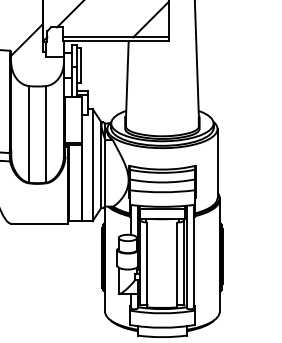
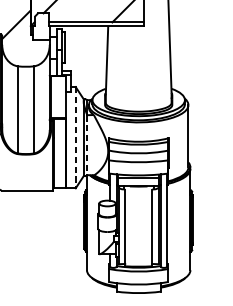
line: (92, 165) -> (75, 138), solid -> dashed
line: (105, 173) -> (87, 145), solid -> dashed

